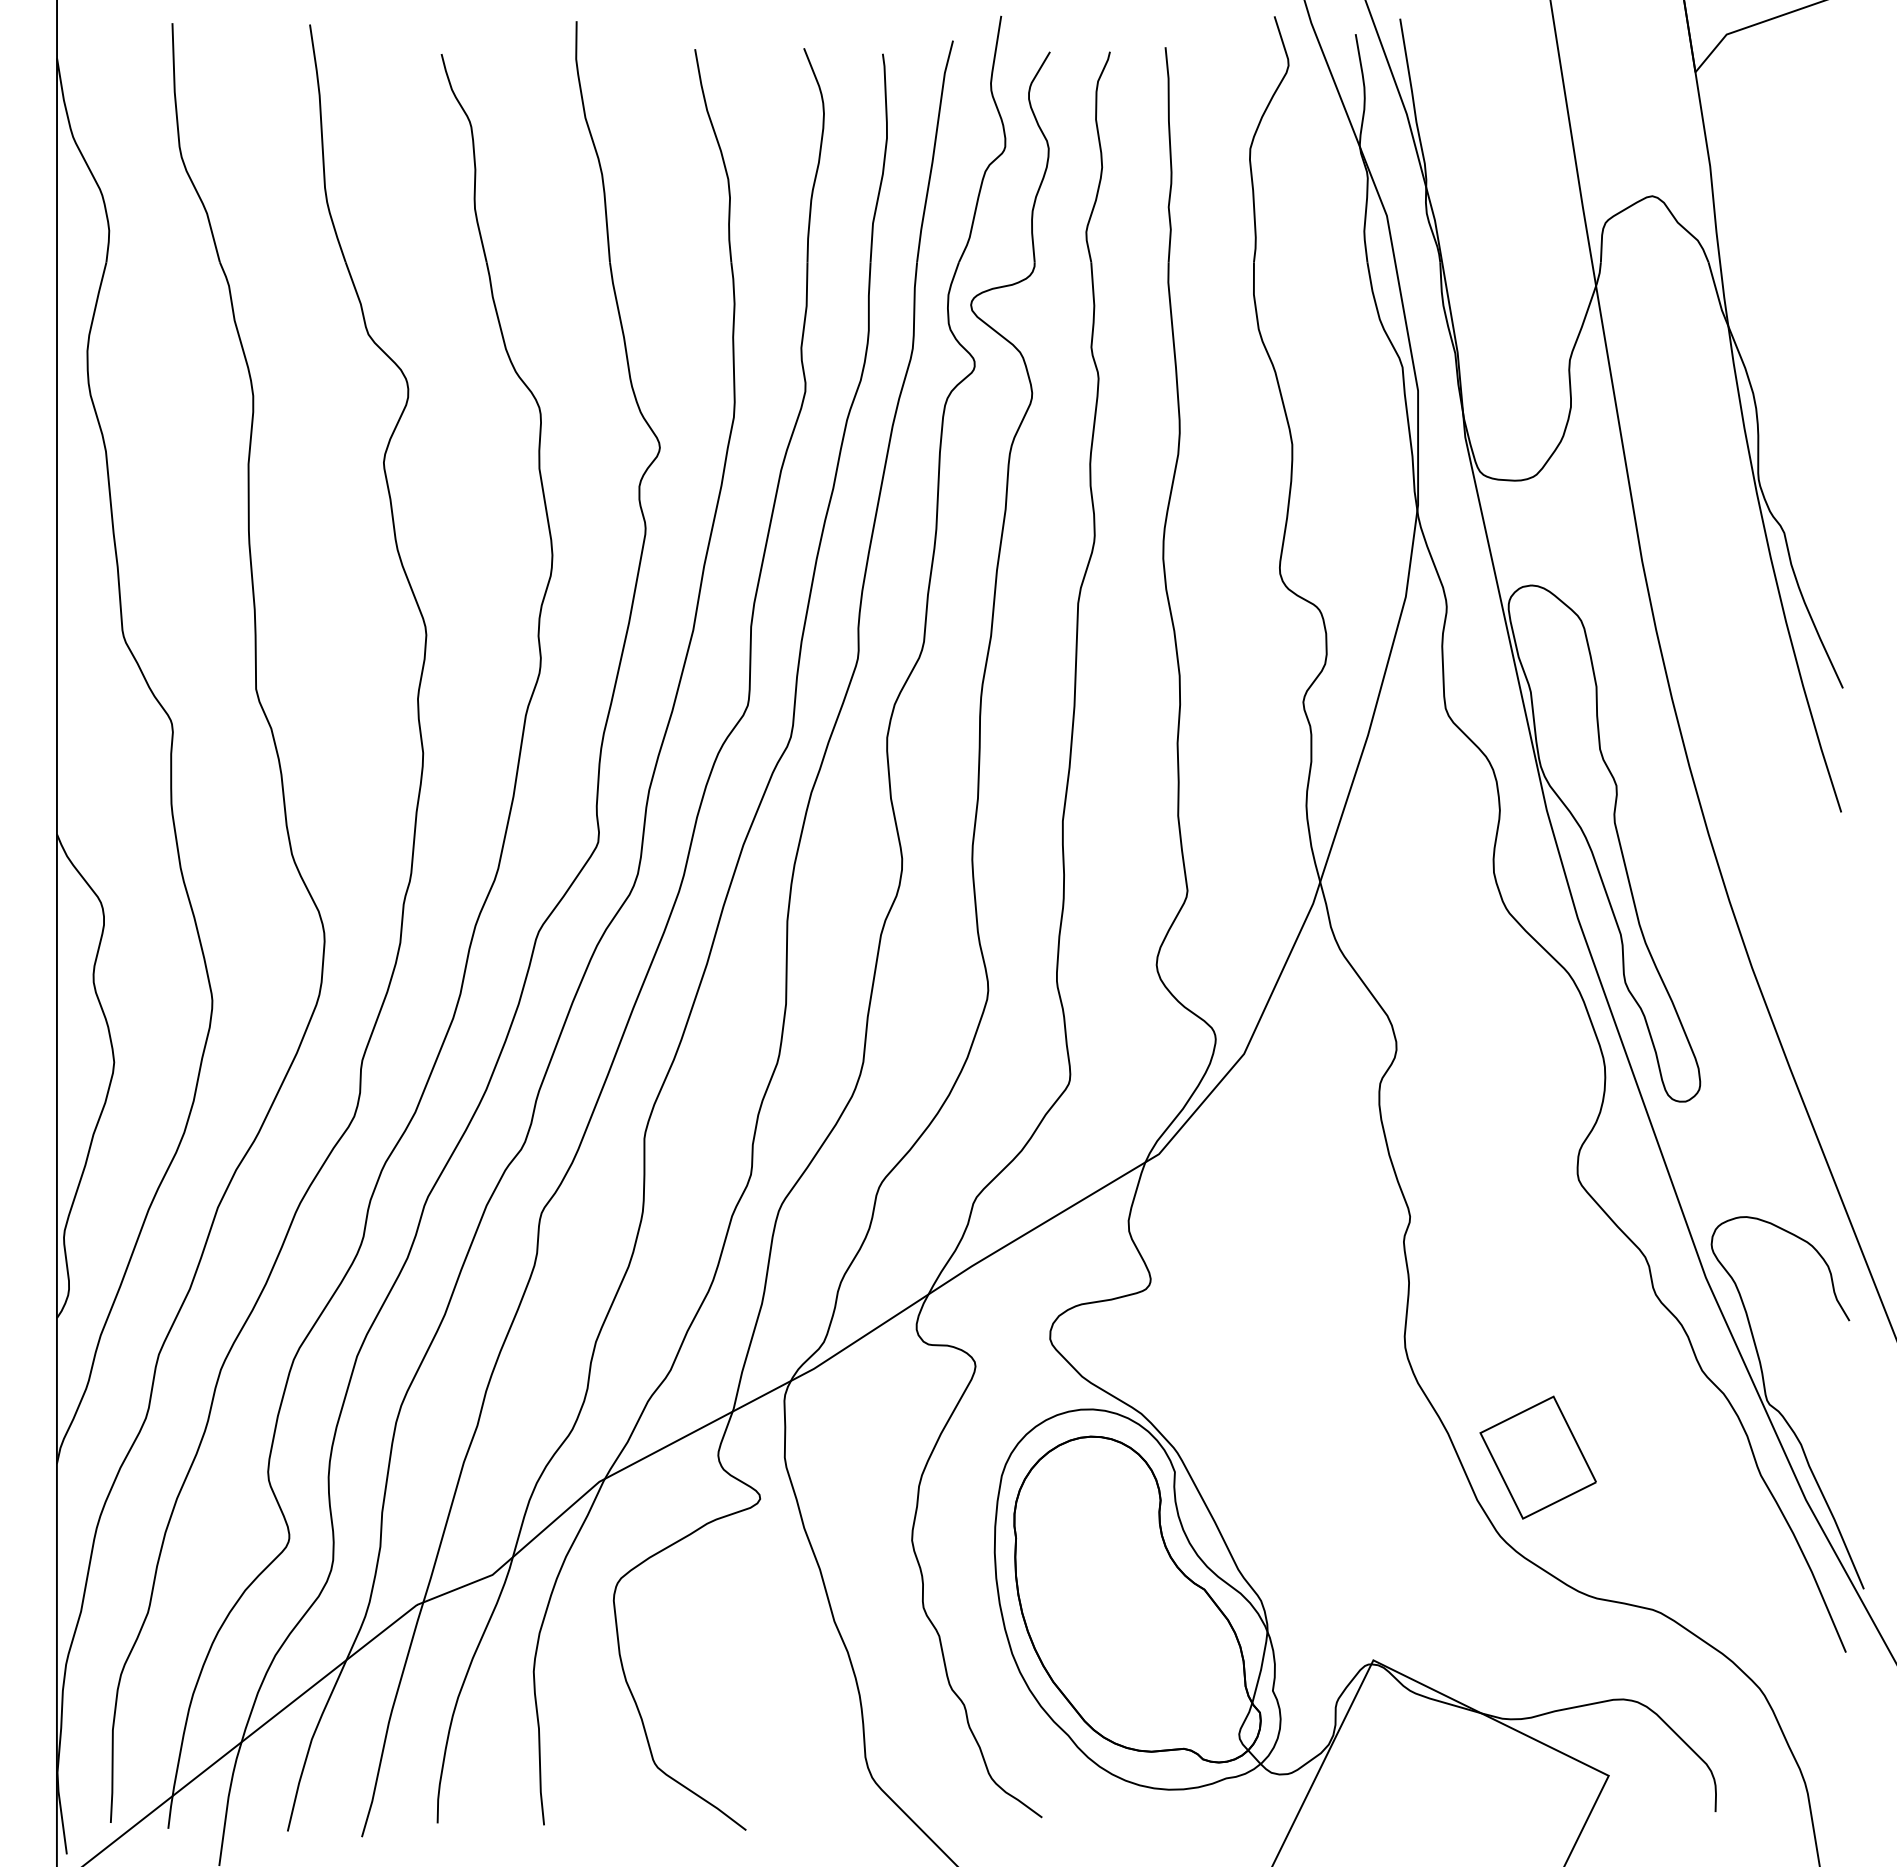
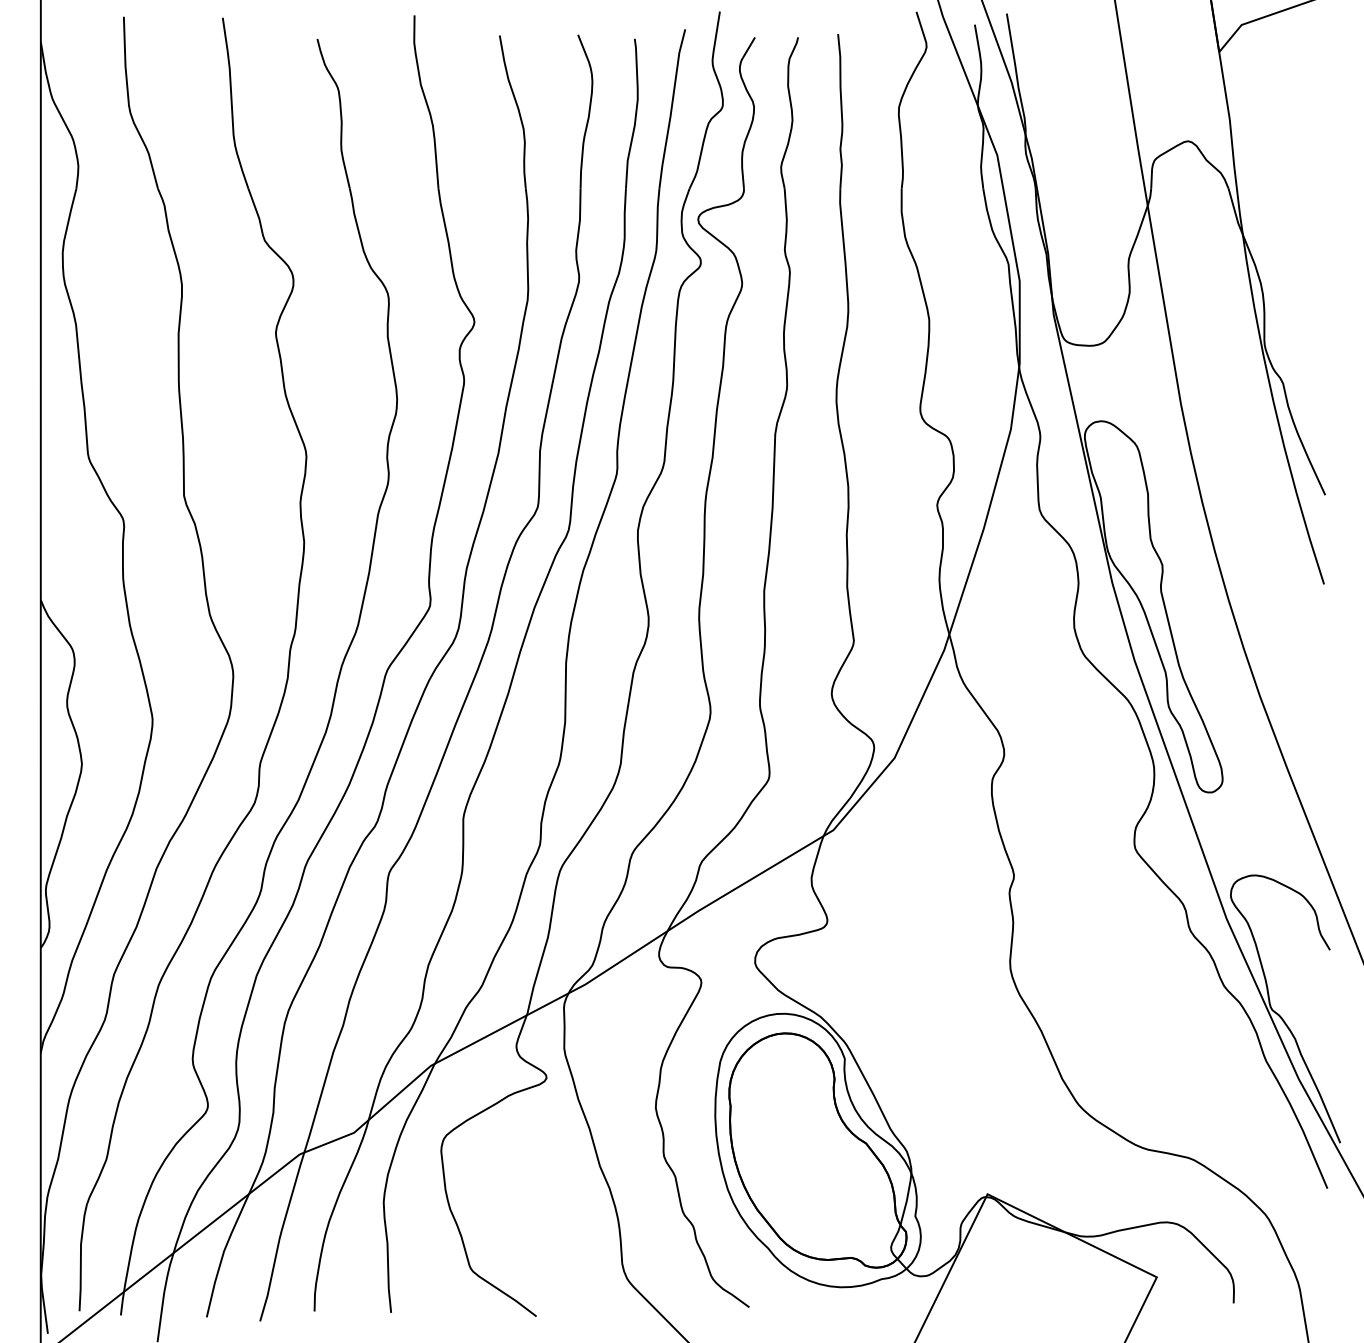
part: (1537, 1457) -> (1105, 1048), removed

